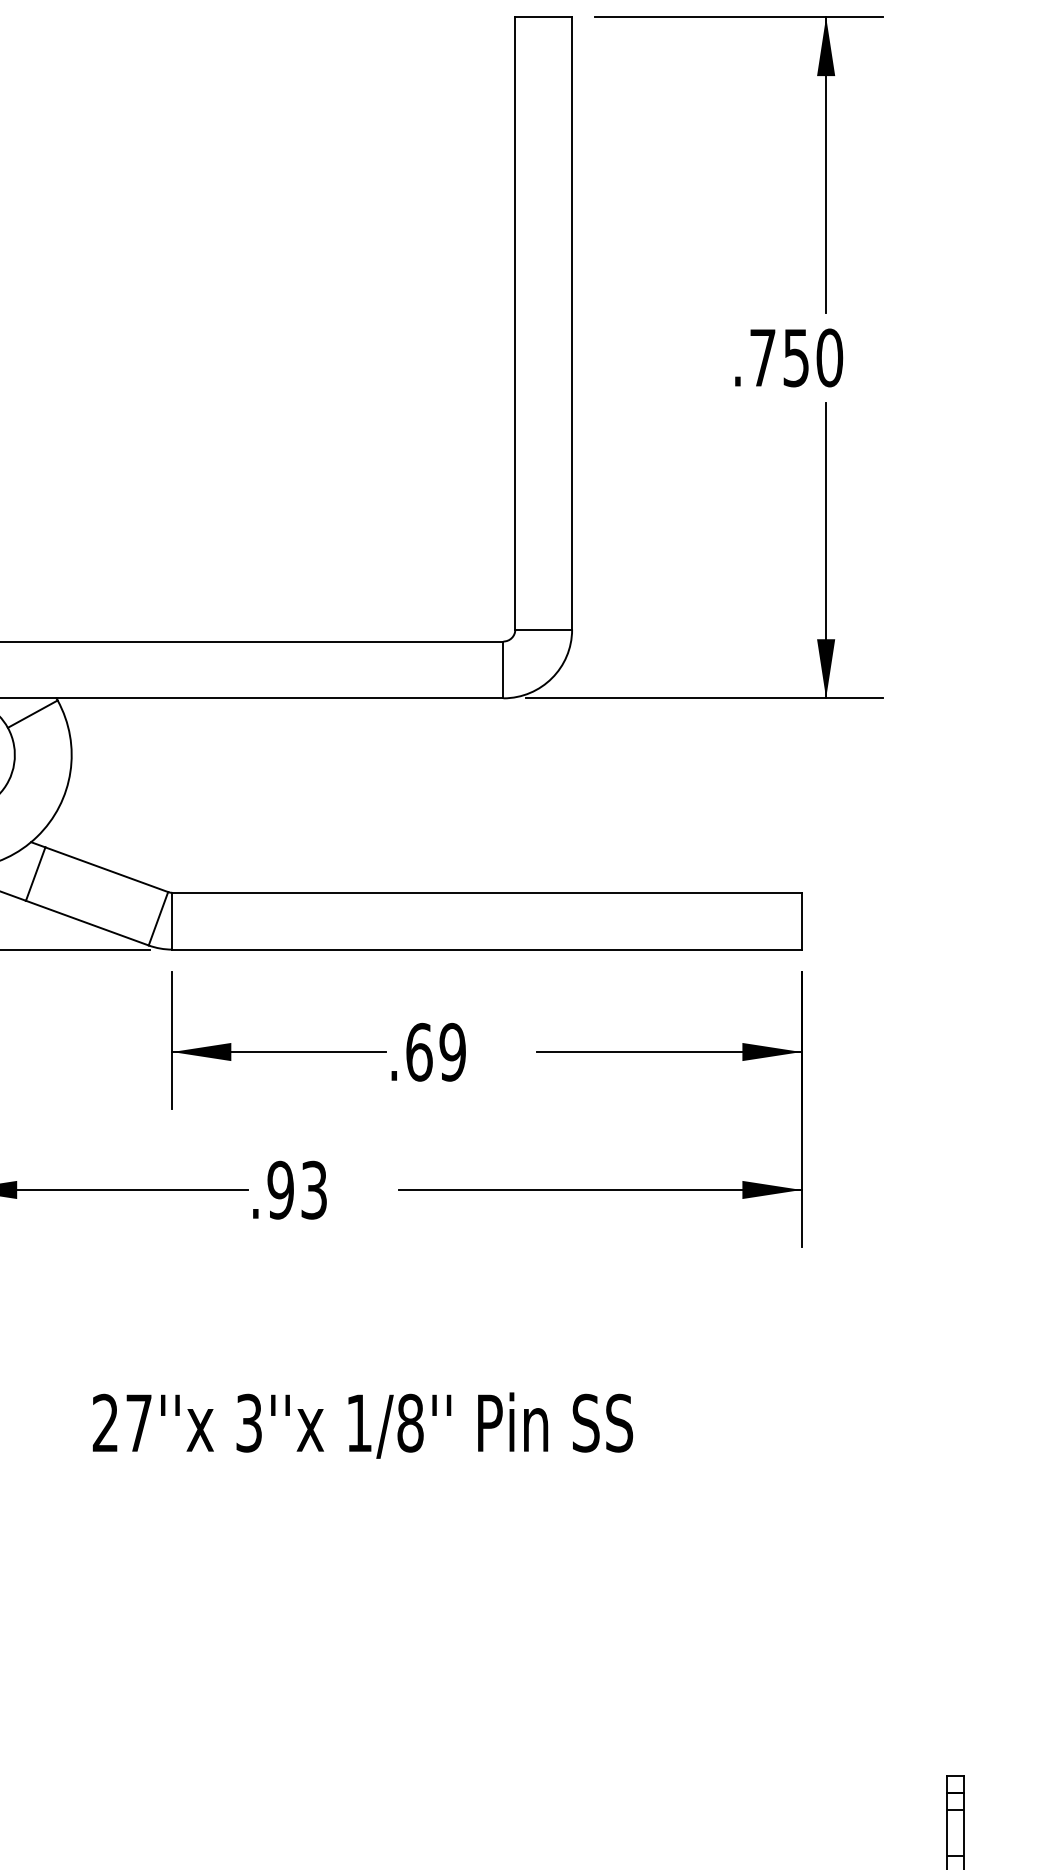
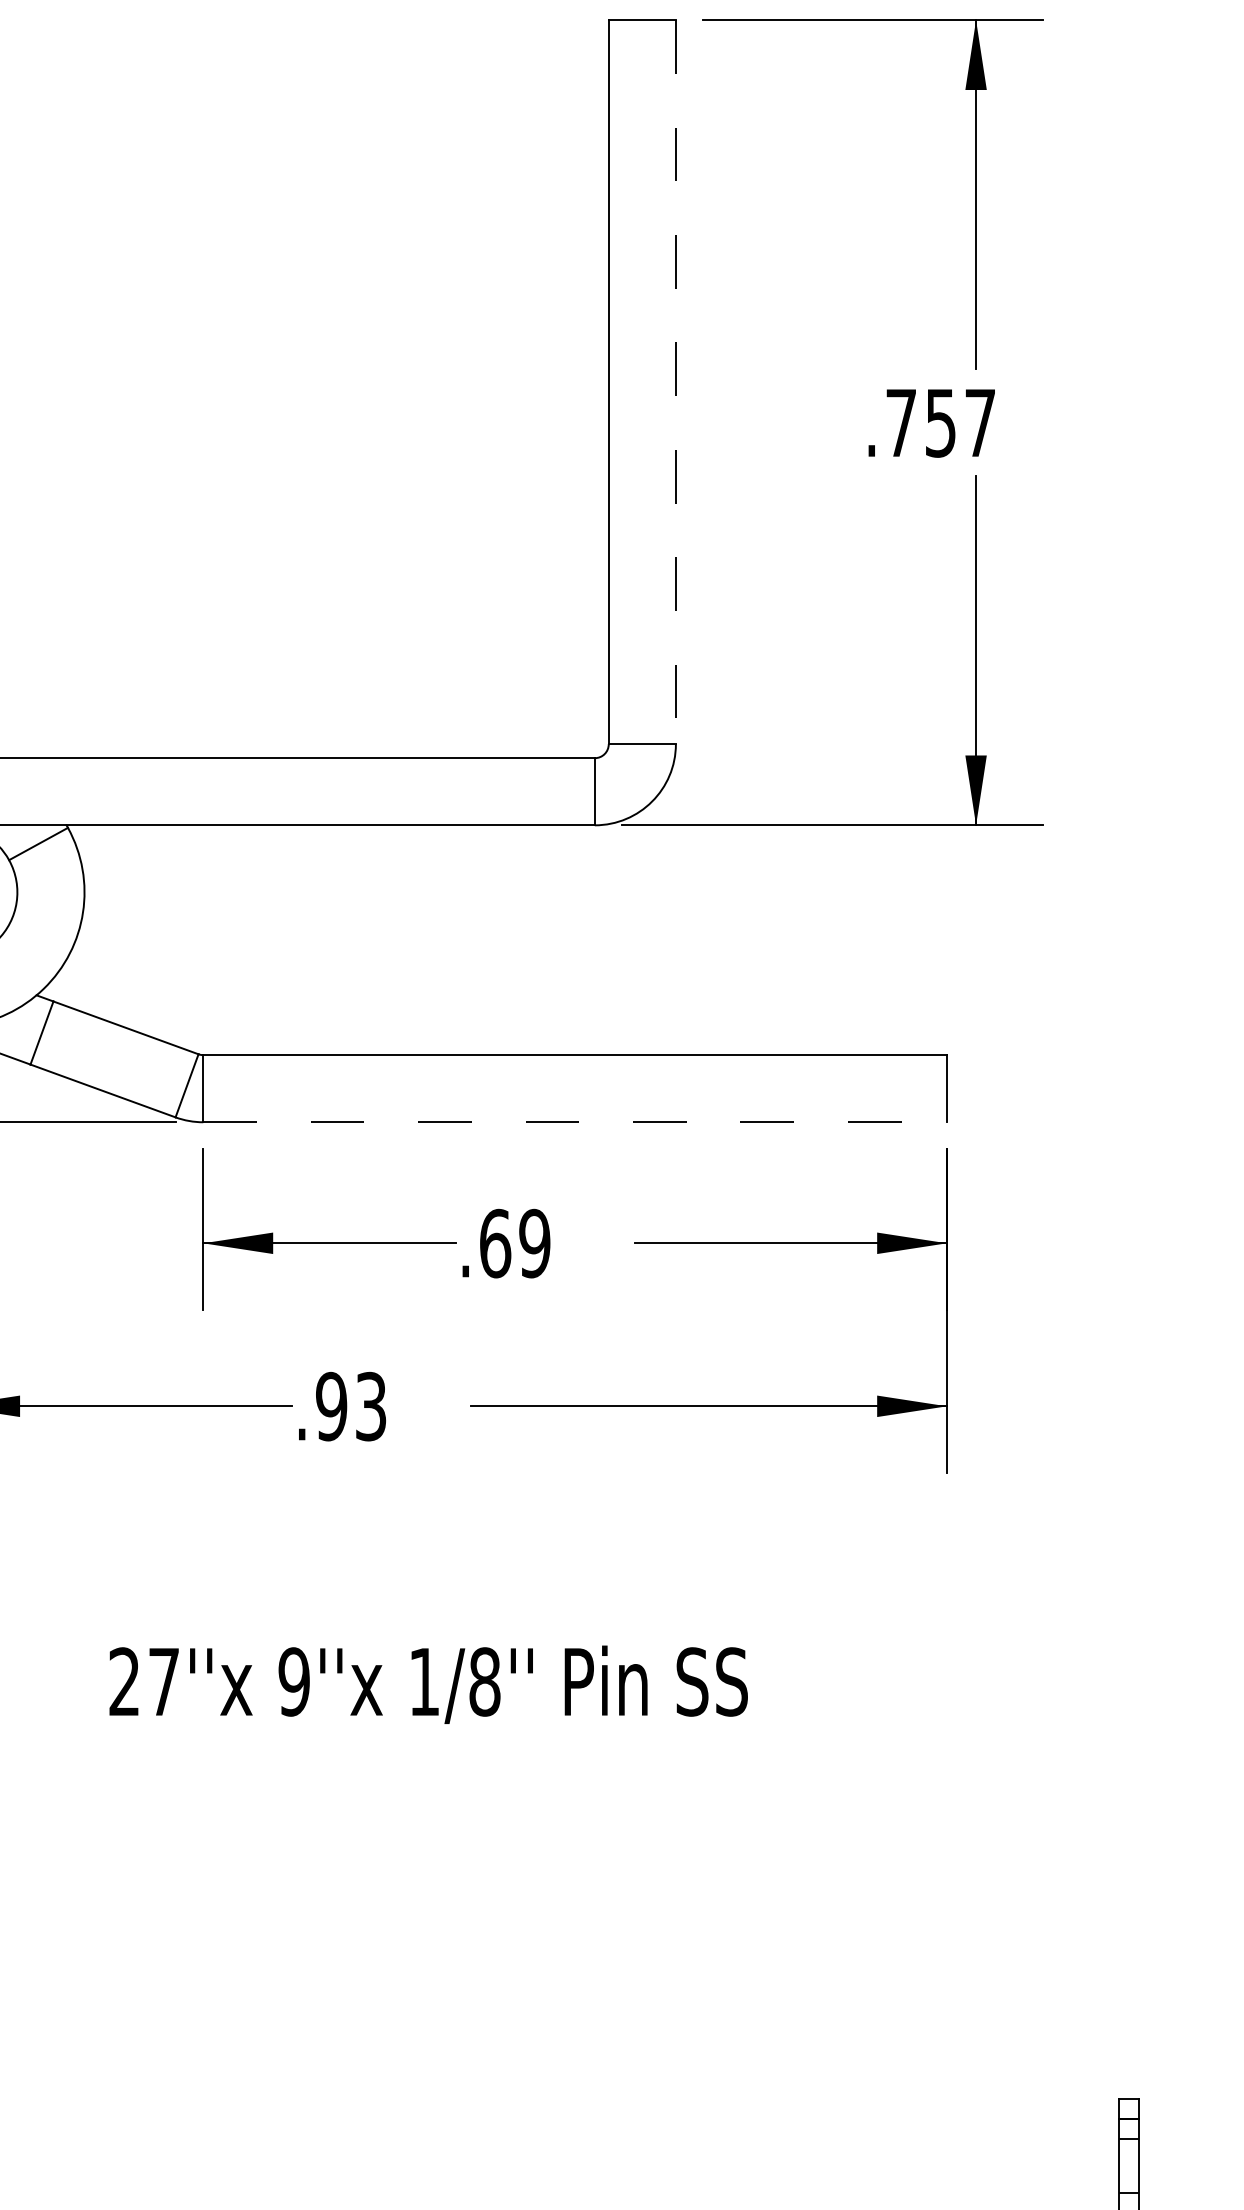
line: (571, 323) -> (675, 382), solid -> dashed
text: (829, 357) -> (980, 422), .750 -> .757
line: (487, 949) -> (575, 1122), solid -> dashed
text: (248, 1422) -> (293, 1681), 3''x -> 9''x

